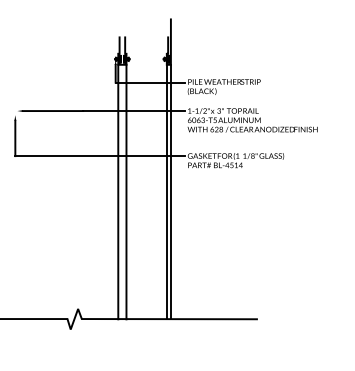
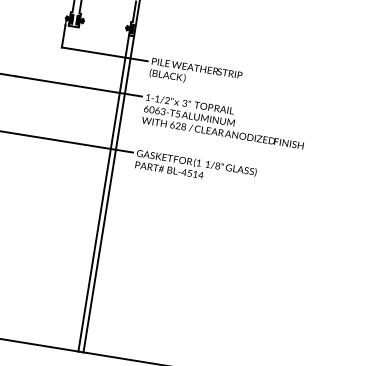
line: (118, 191) -> (43, 183), removed
line: (126, 191) -> (53, 184), removed

